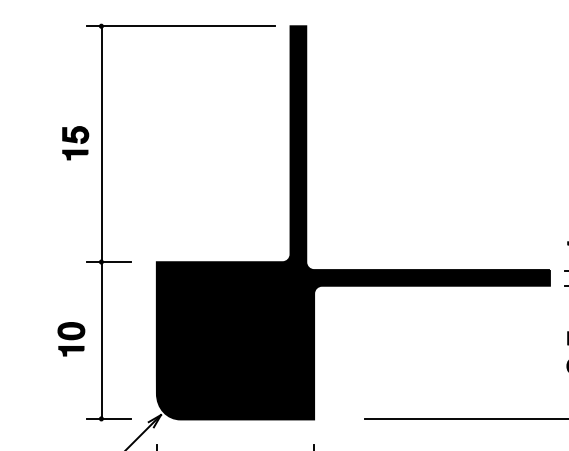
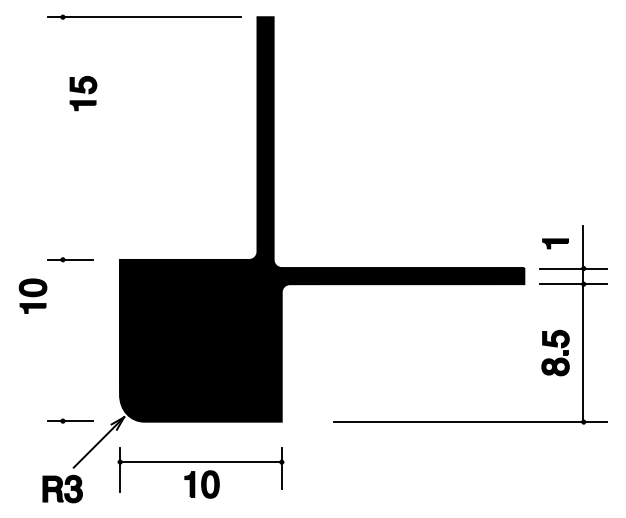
part: (75, 143) -> (83, 93), moved
line: (101, 222) -> (63, 219), removed
part: (70, 338) -> (32, 295), moved

